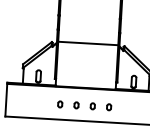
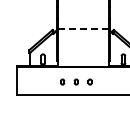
line: (88, 43) -> (83, 29), solid -> dashed
part: (108, 106) -> (103, 81), removed

